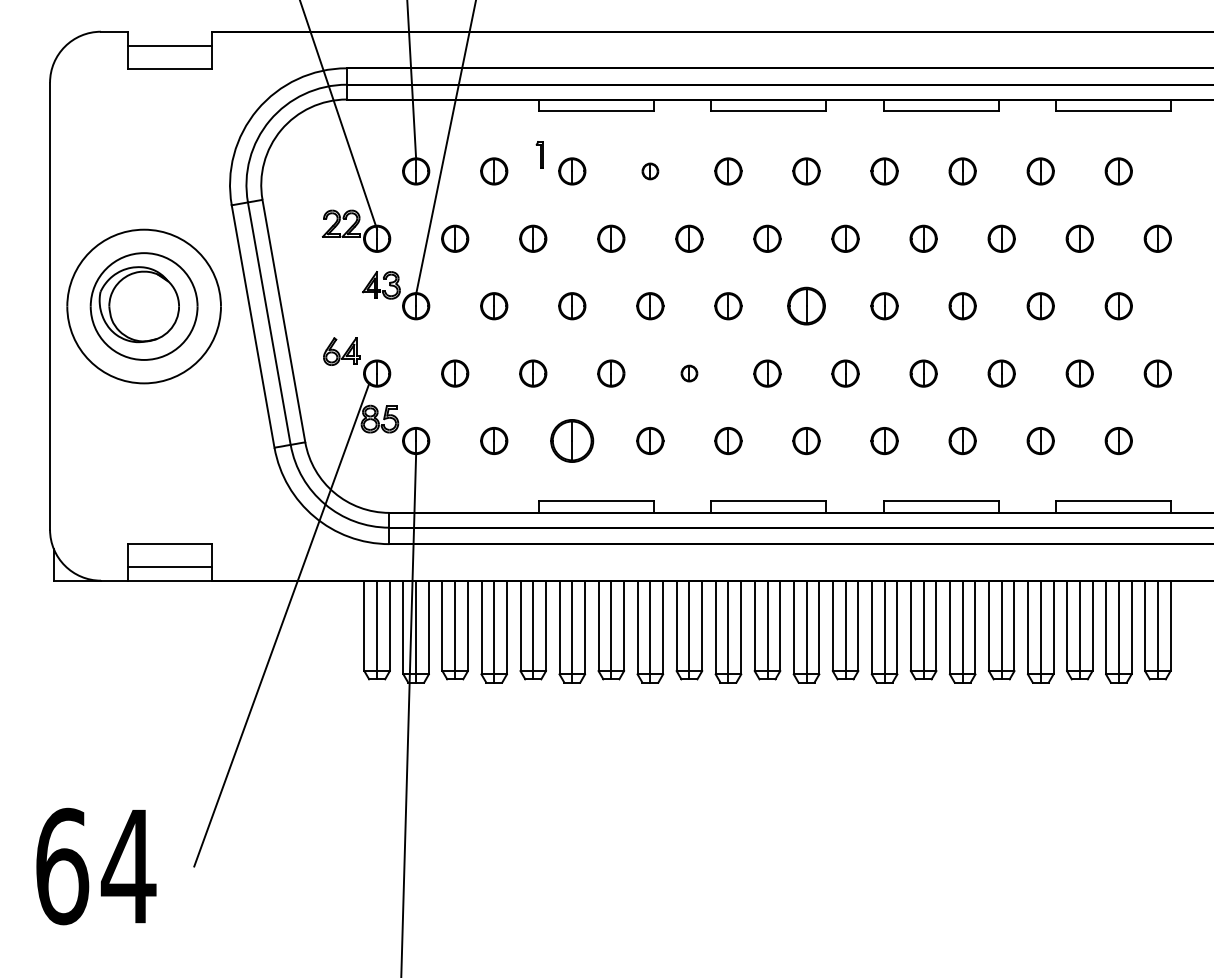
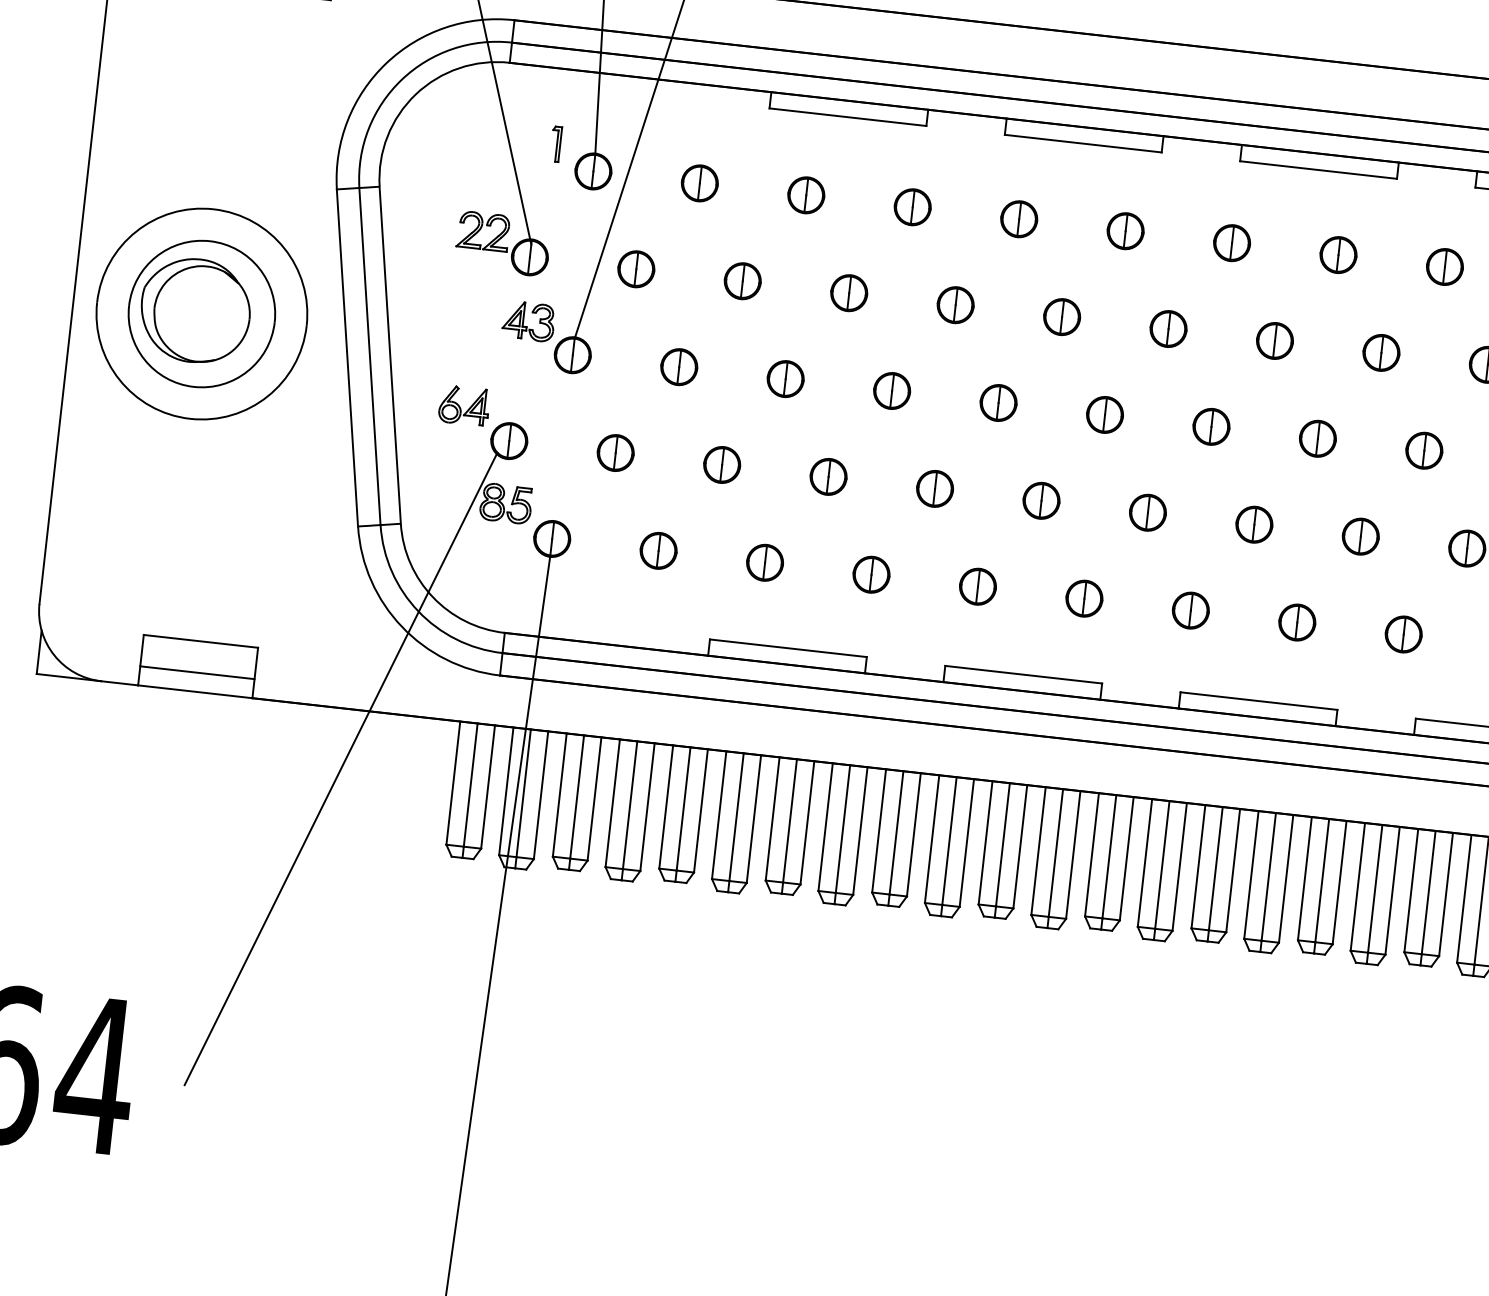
part: (539, 154) -> (555, 143), moved
part: (650, 171) -> (912, 207), size x1.67
part: (806, 306) -> (1104, 415), size x0.71
part: (689, 373) -> (935, 488), size x1.67
part: (572, 440) -> (765, 562), size x0.62

